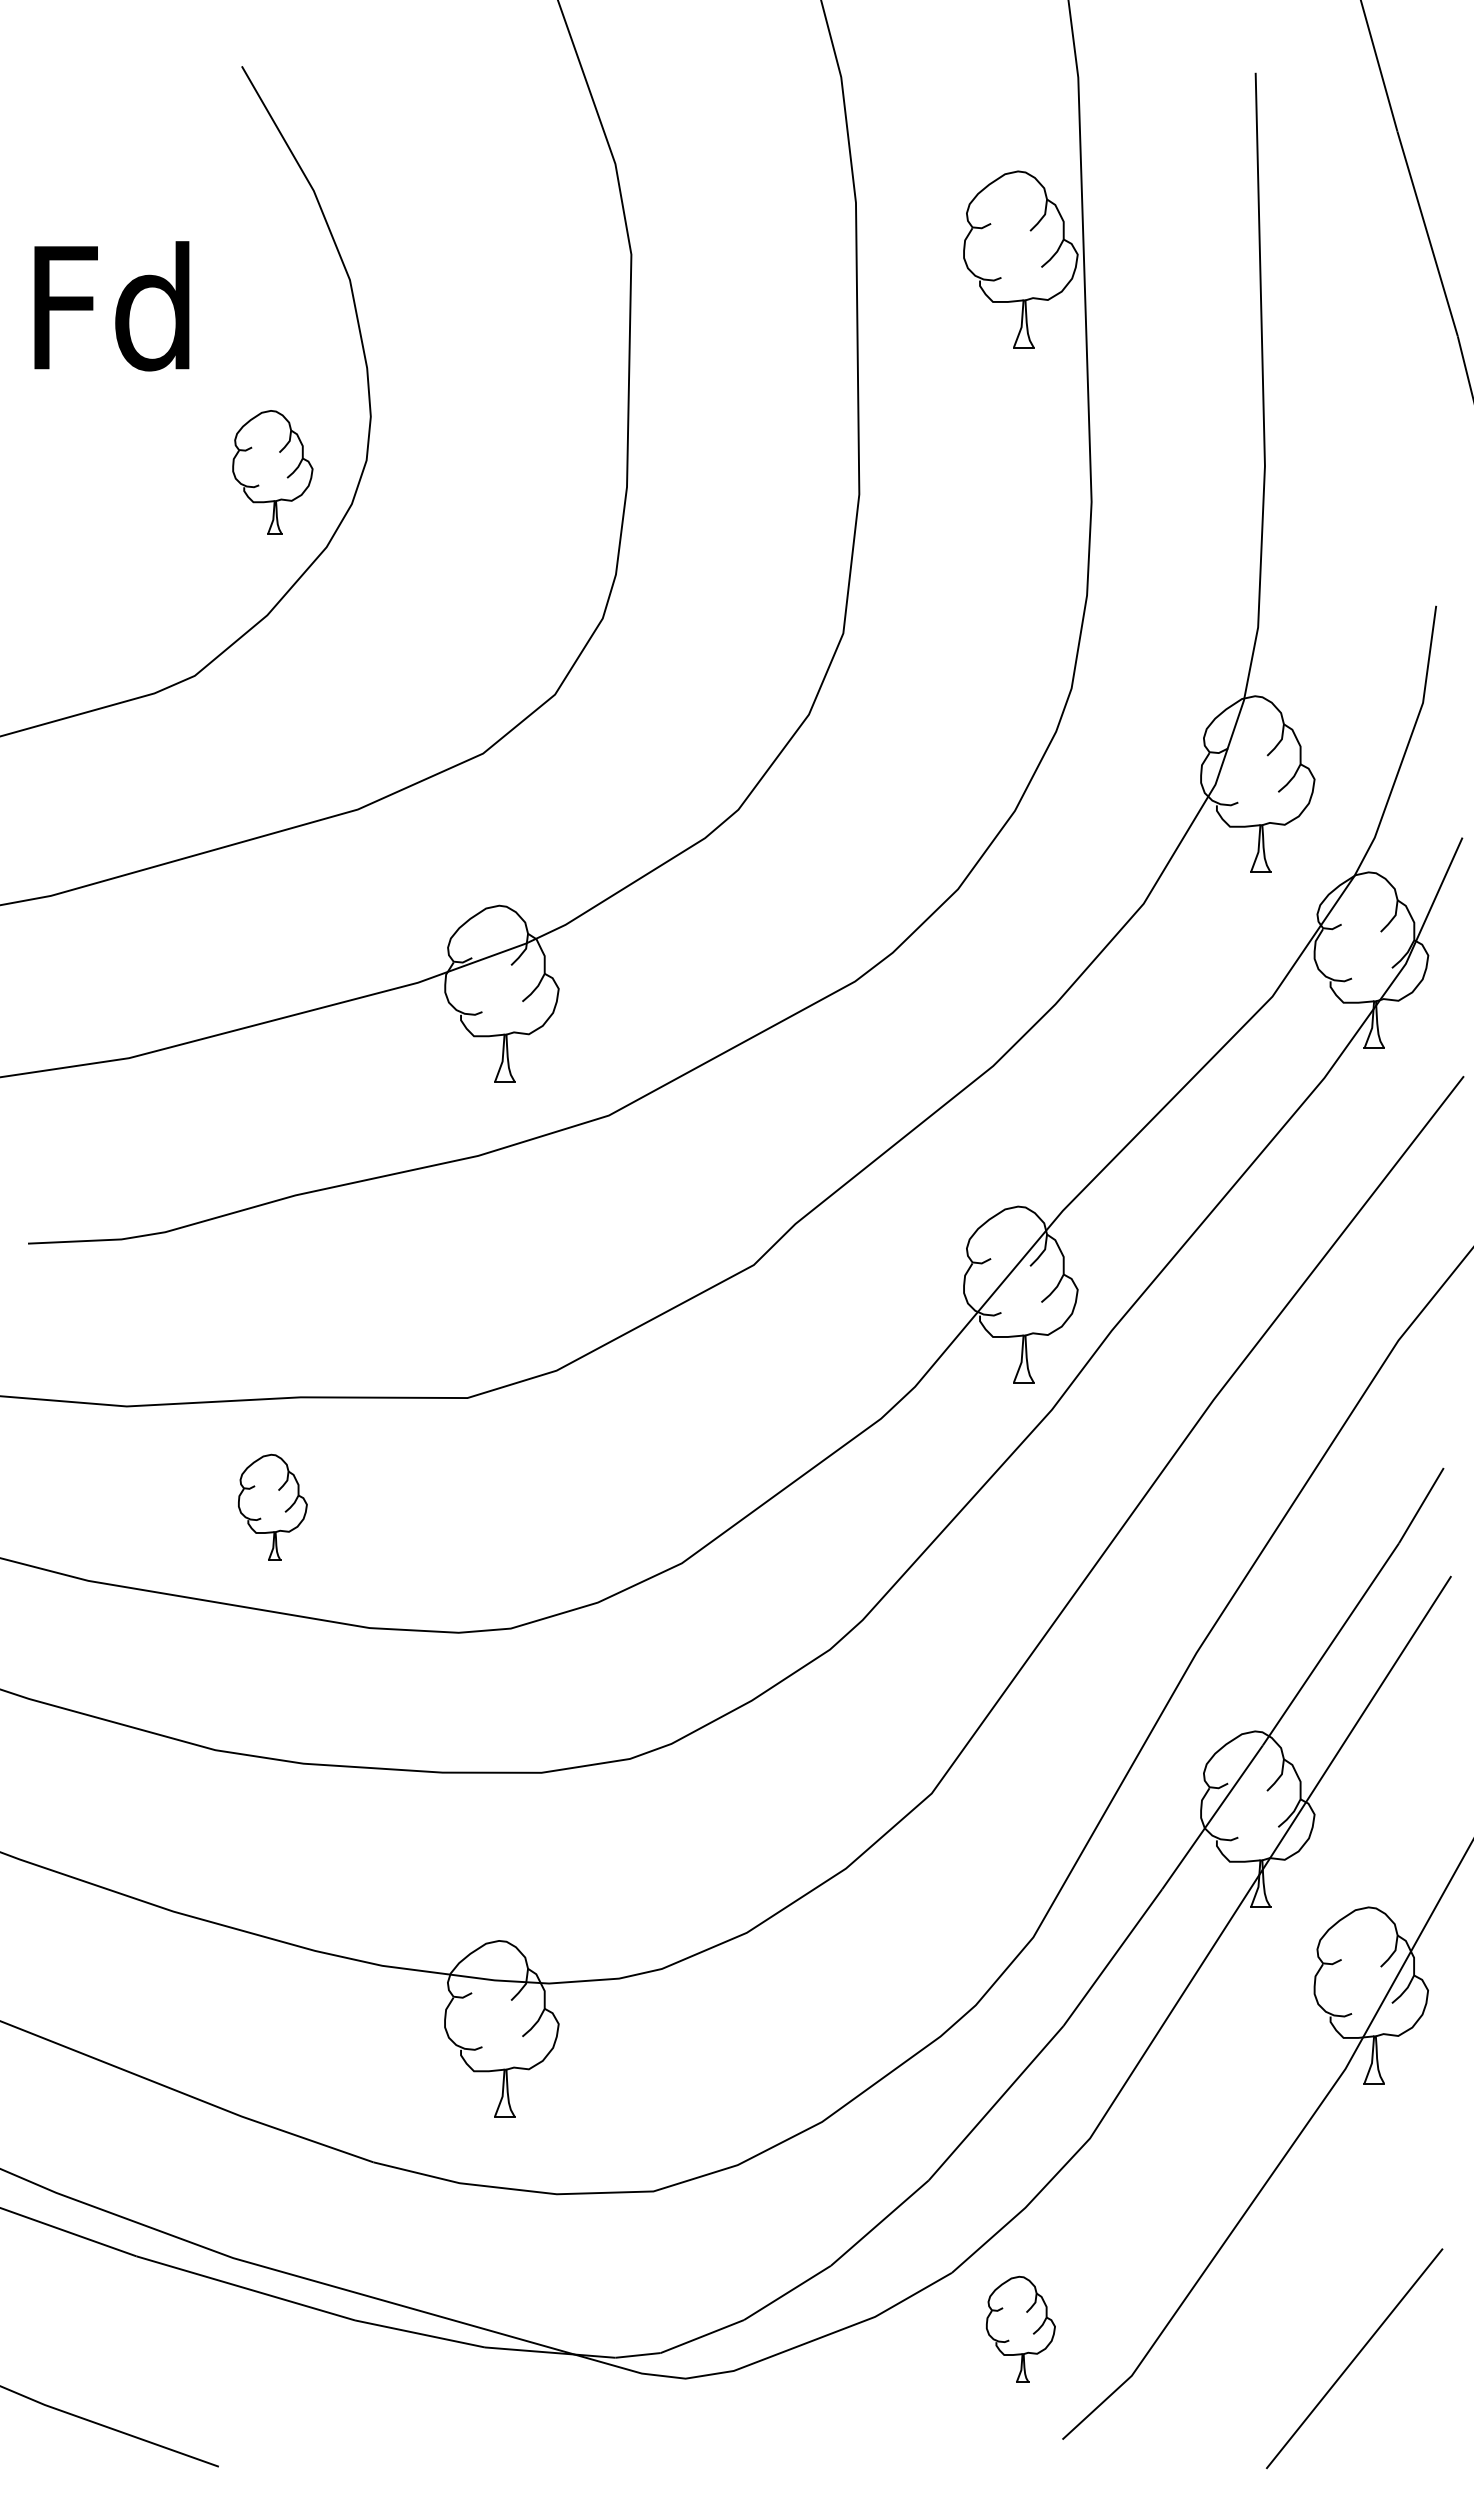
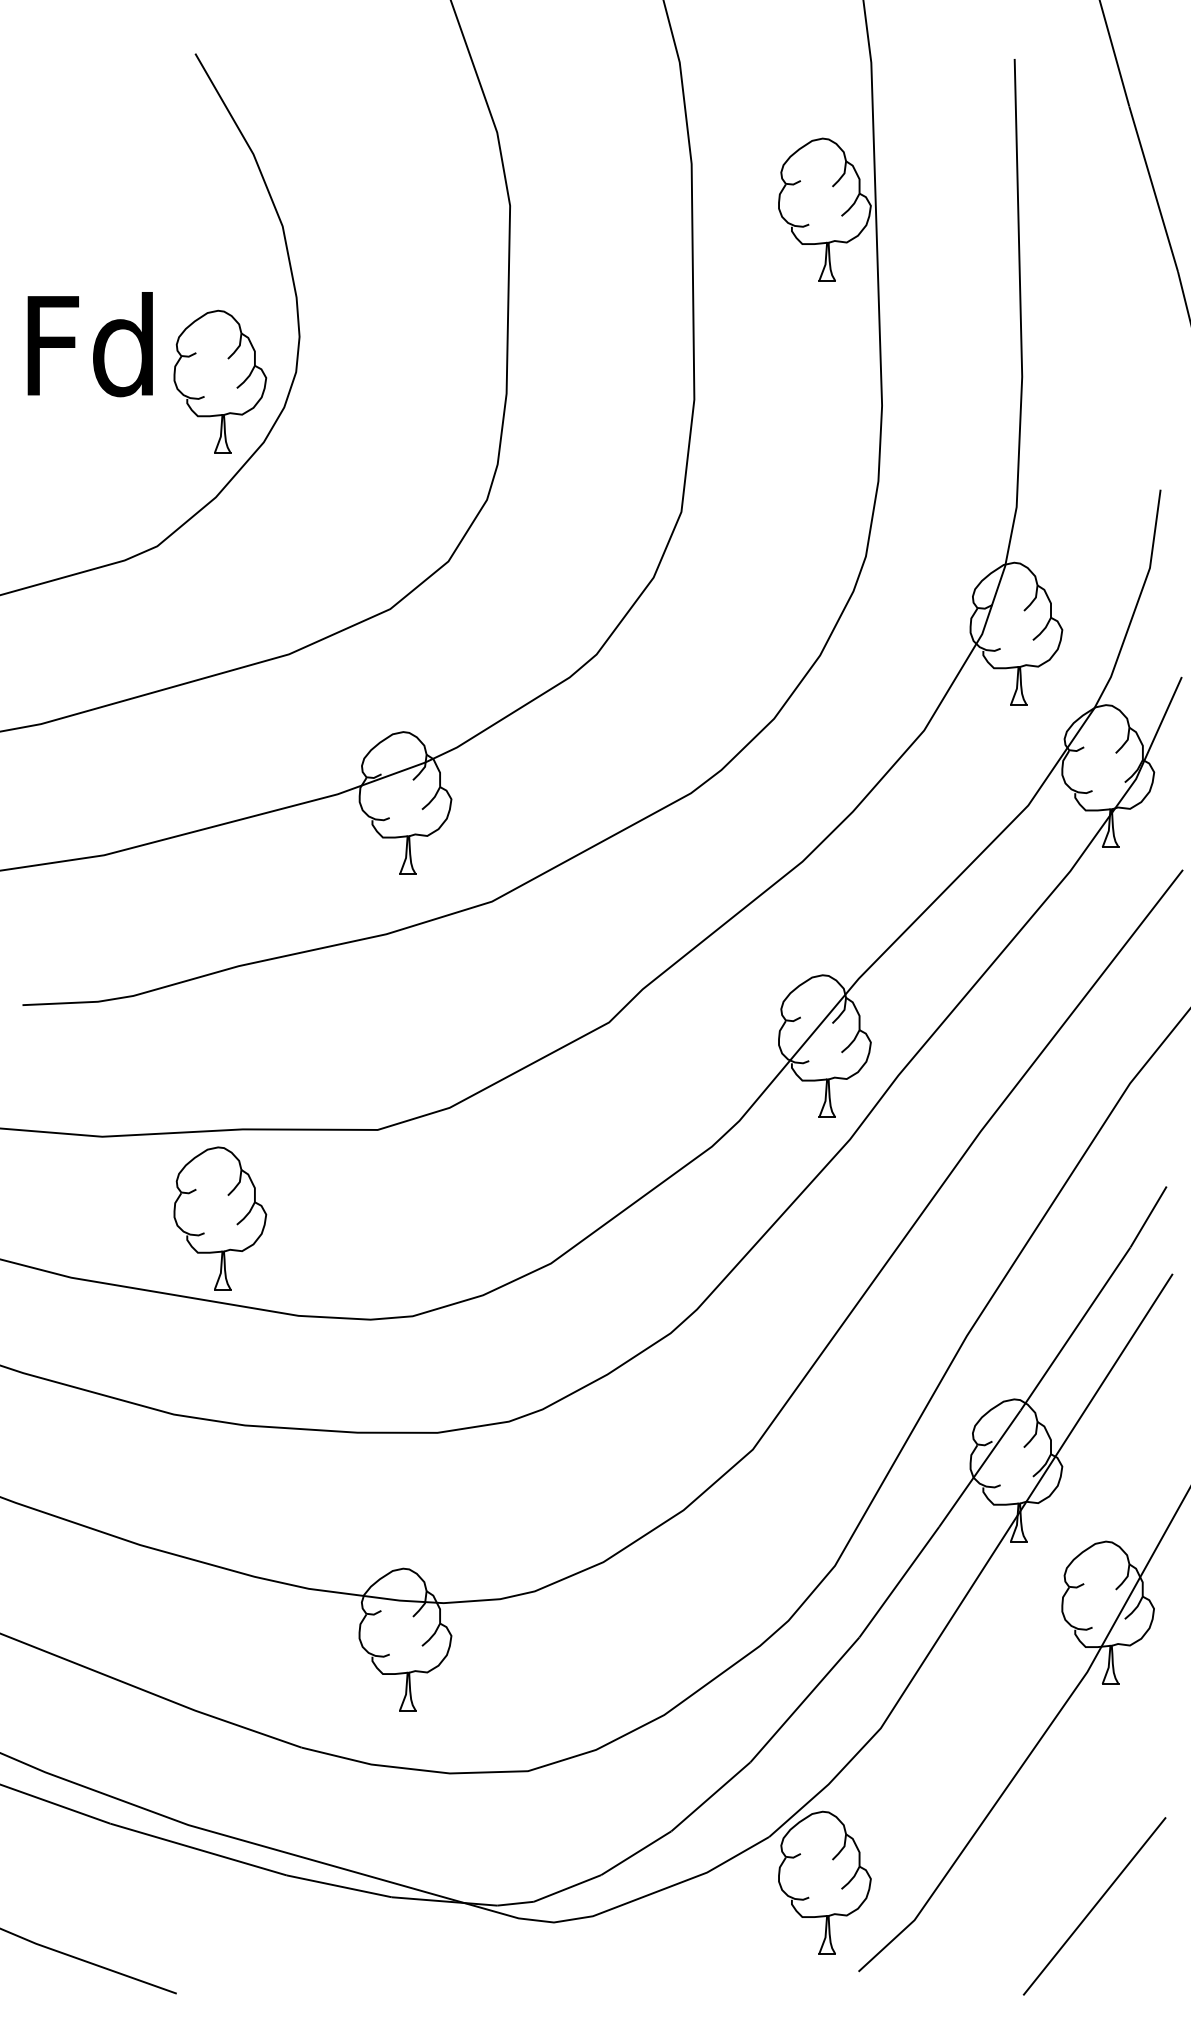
text: (111, 306) -> (89, 344), moved
part: (272, 472) -> (220, 381), size x1.43
part: (272, 1507) -> (220, 1218), size x1.67
part: (1020, 2329) -> (824, 1882), size x1.67

